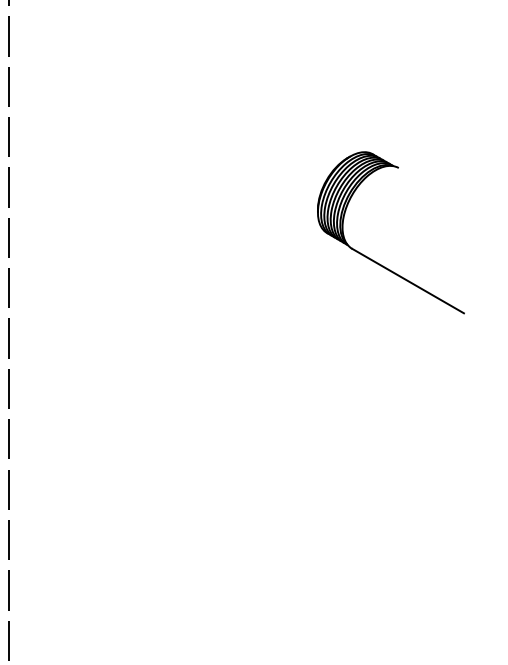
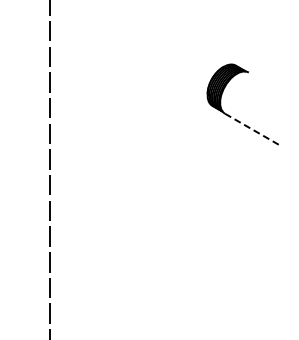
line: (407, 281) -> (253, 130), solid -> dashed

